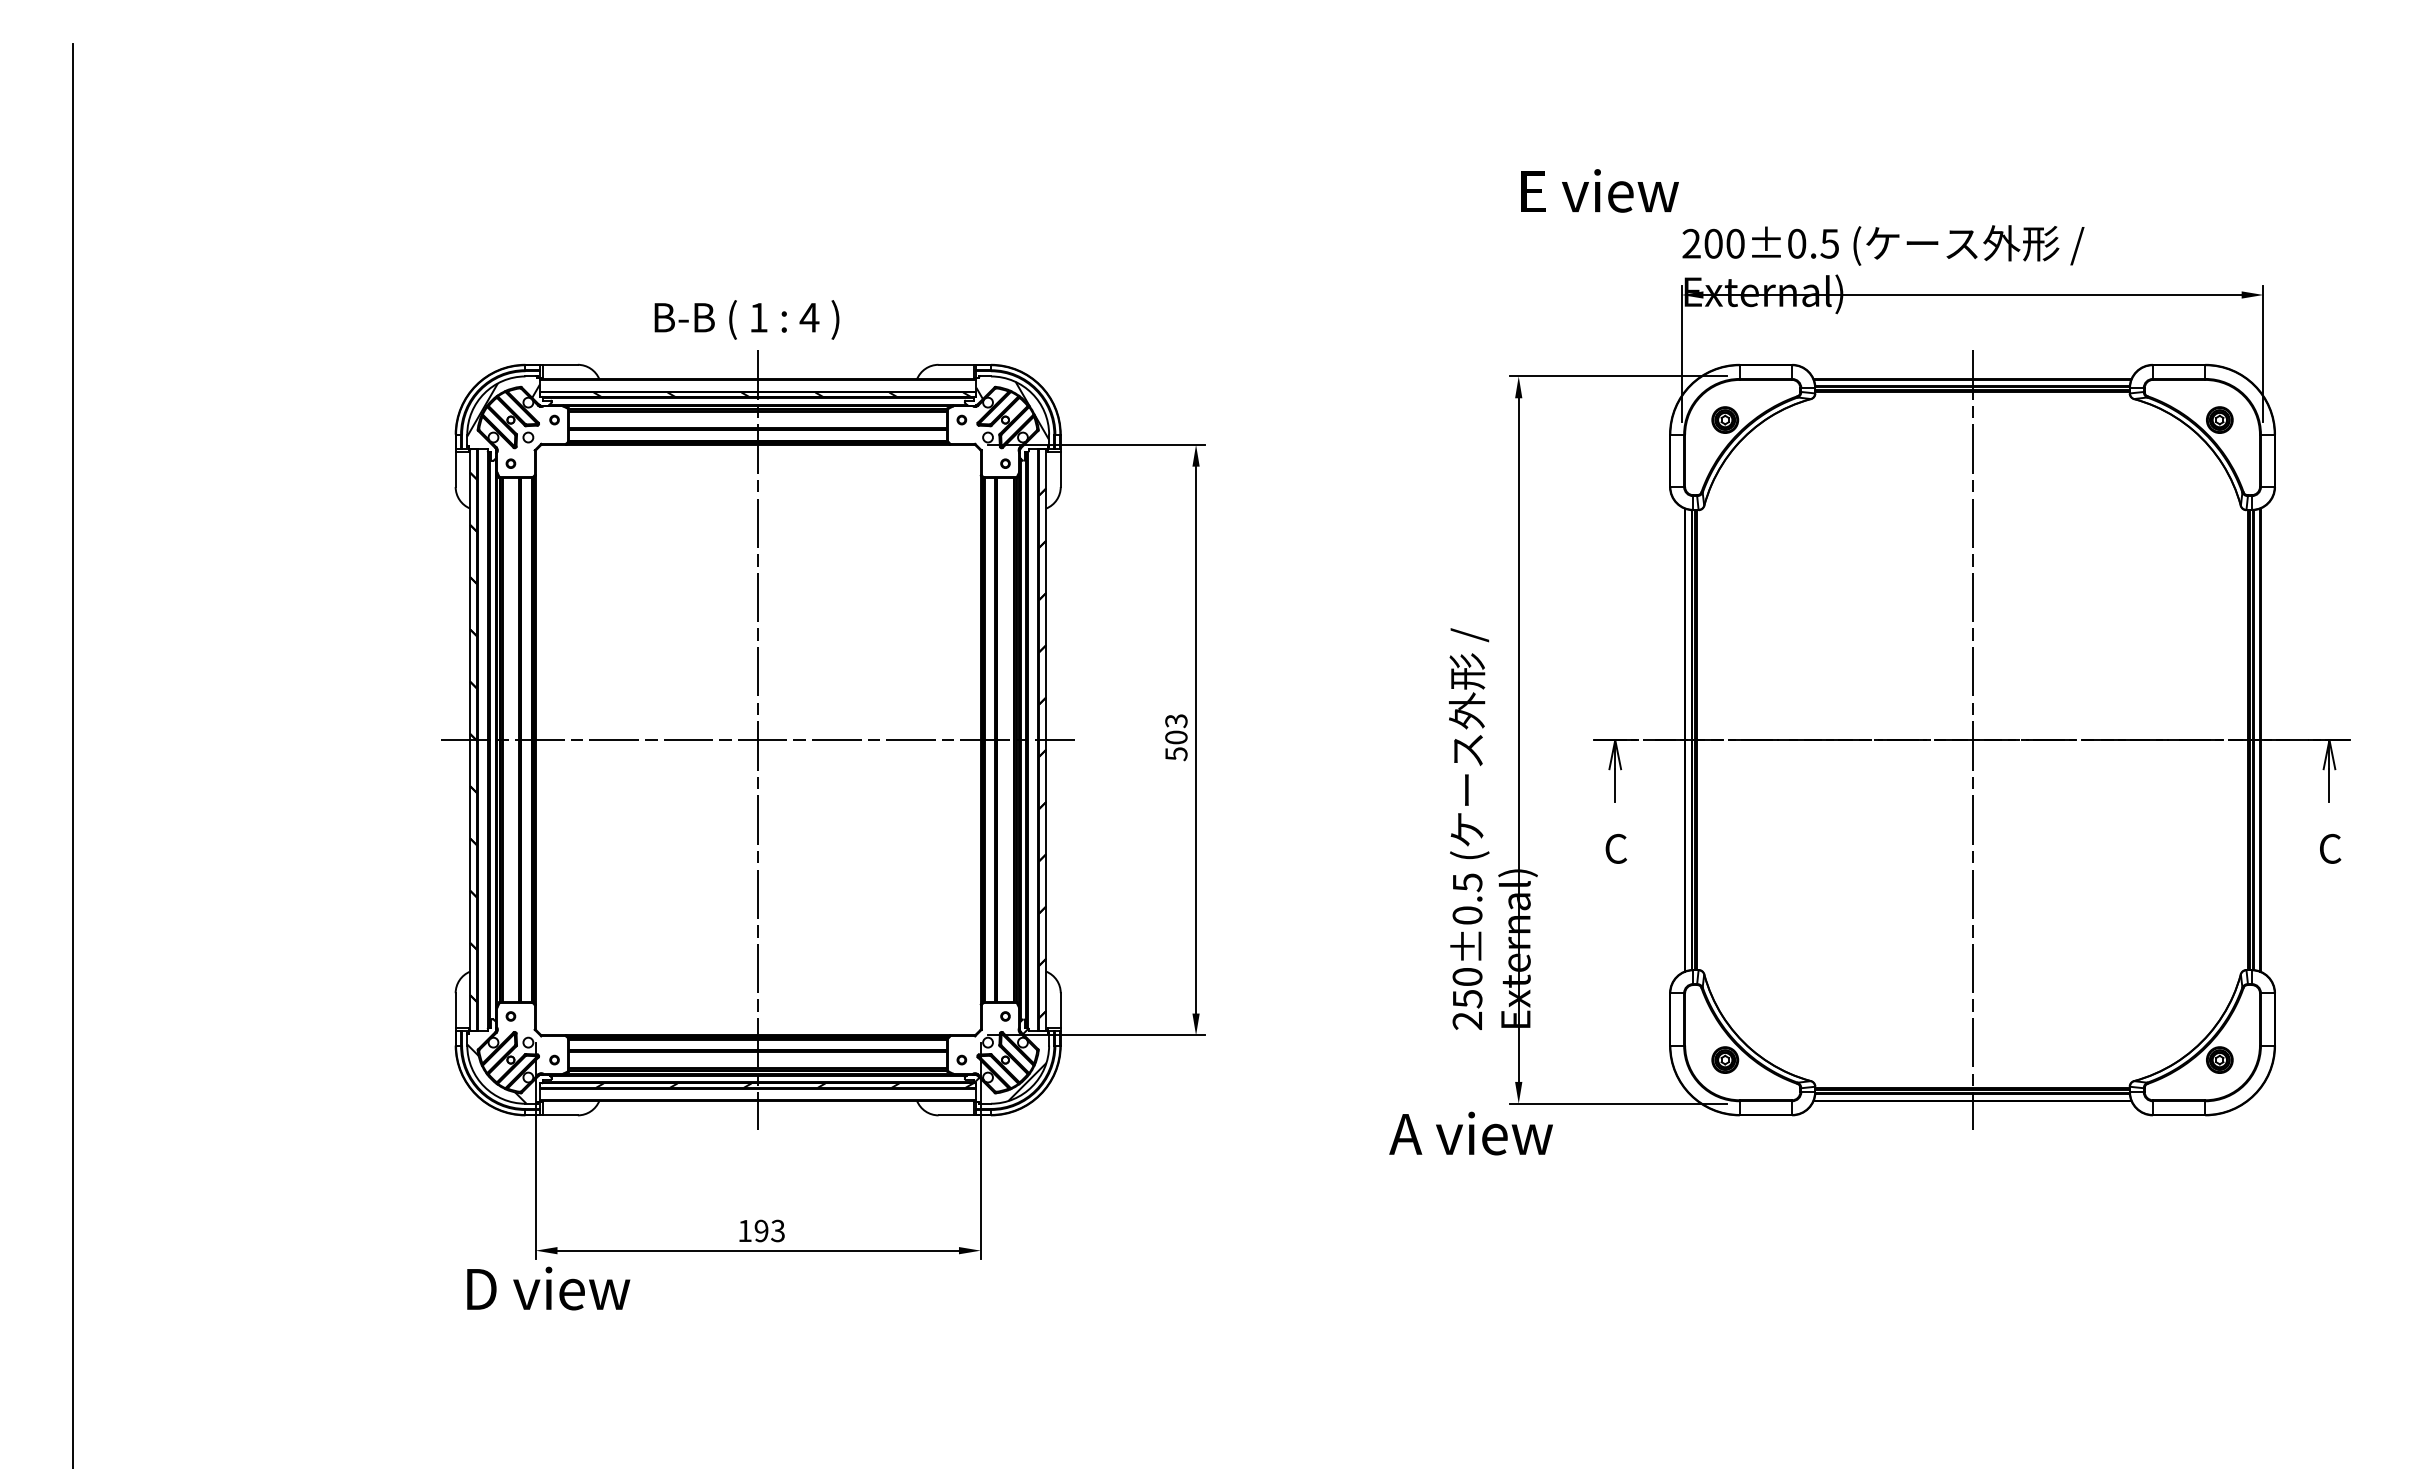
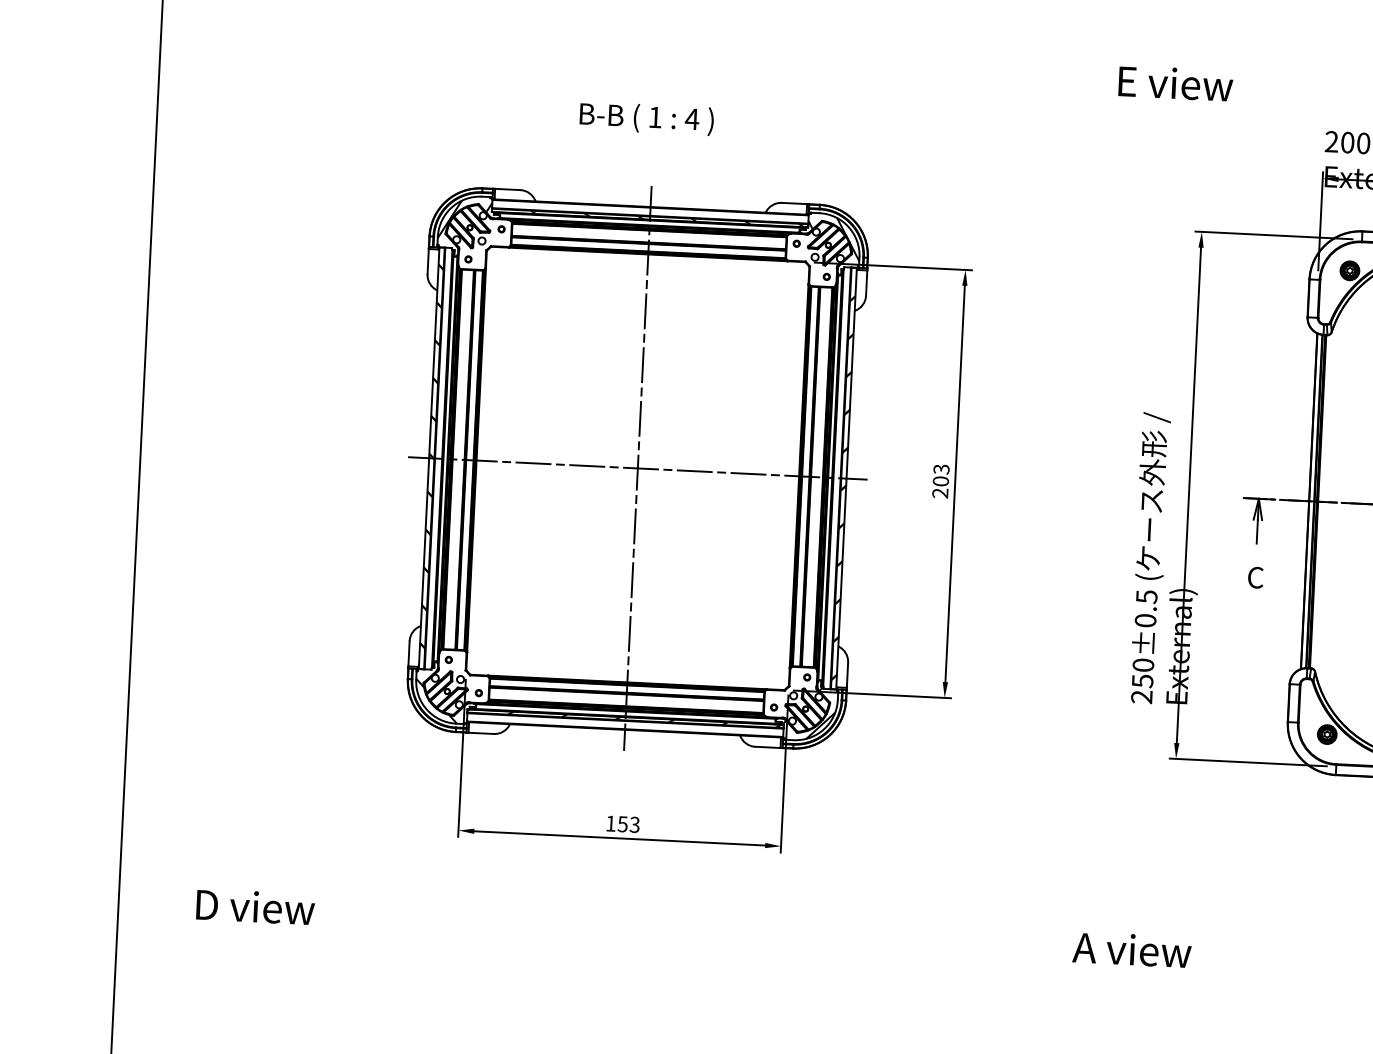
text: (1599, 190) -> (1175, 83), moved
text: (746, 319) -> (646, 118), moved
text: (1176, 754) -> (940, 493), 503 -> 203
text: (1470, 1133) -> (1131, 949), moved
text: (761, 1230) -> (622, 823), 193 -> 153
text: (548, 1288) -> (255, 906), moved

